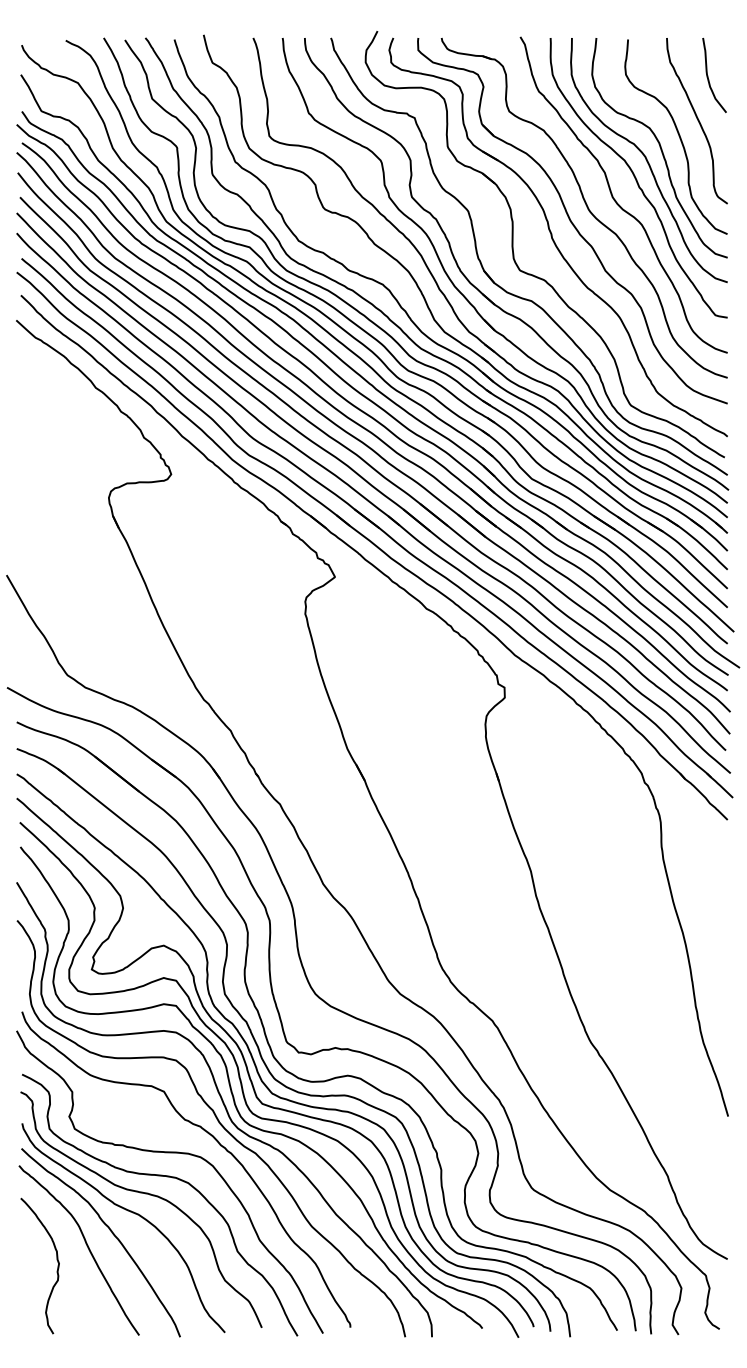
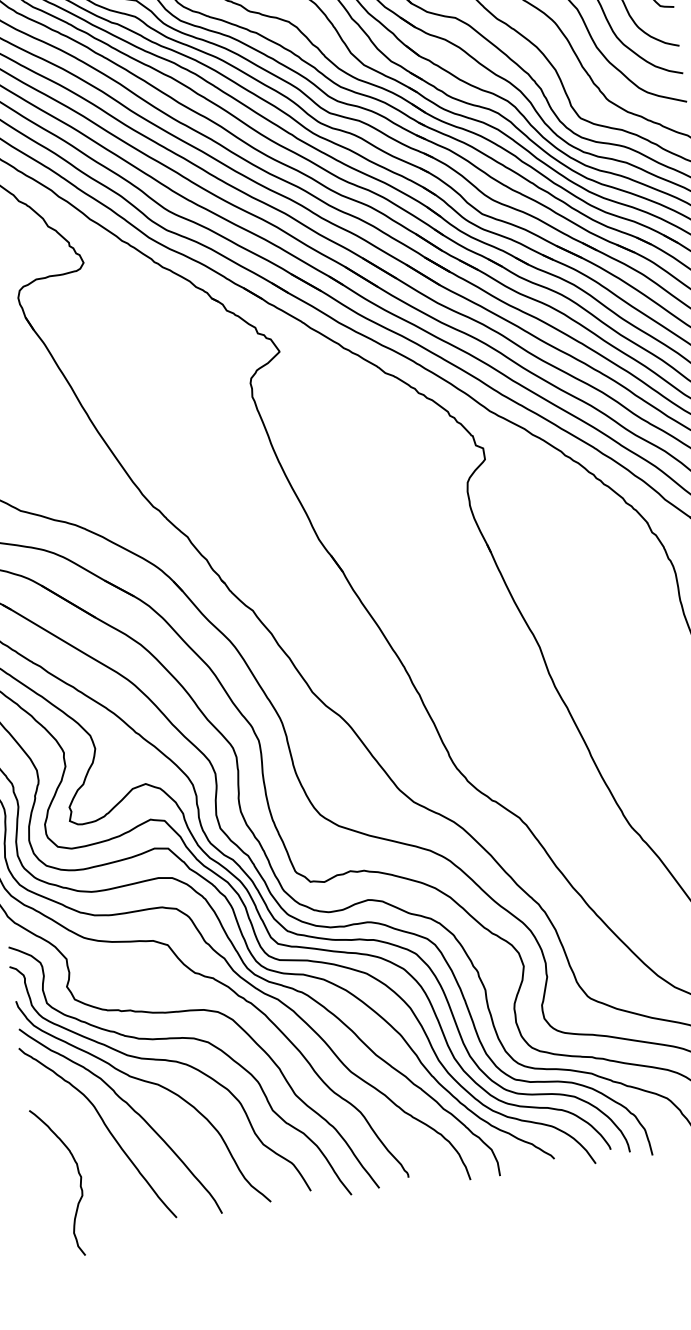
curve: (56, 1260) -> (77, 1173), moved

